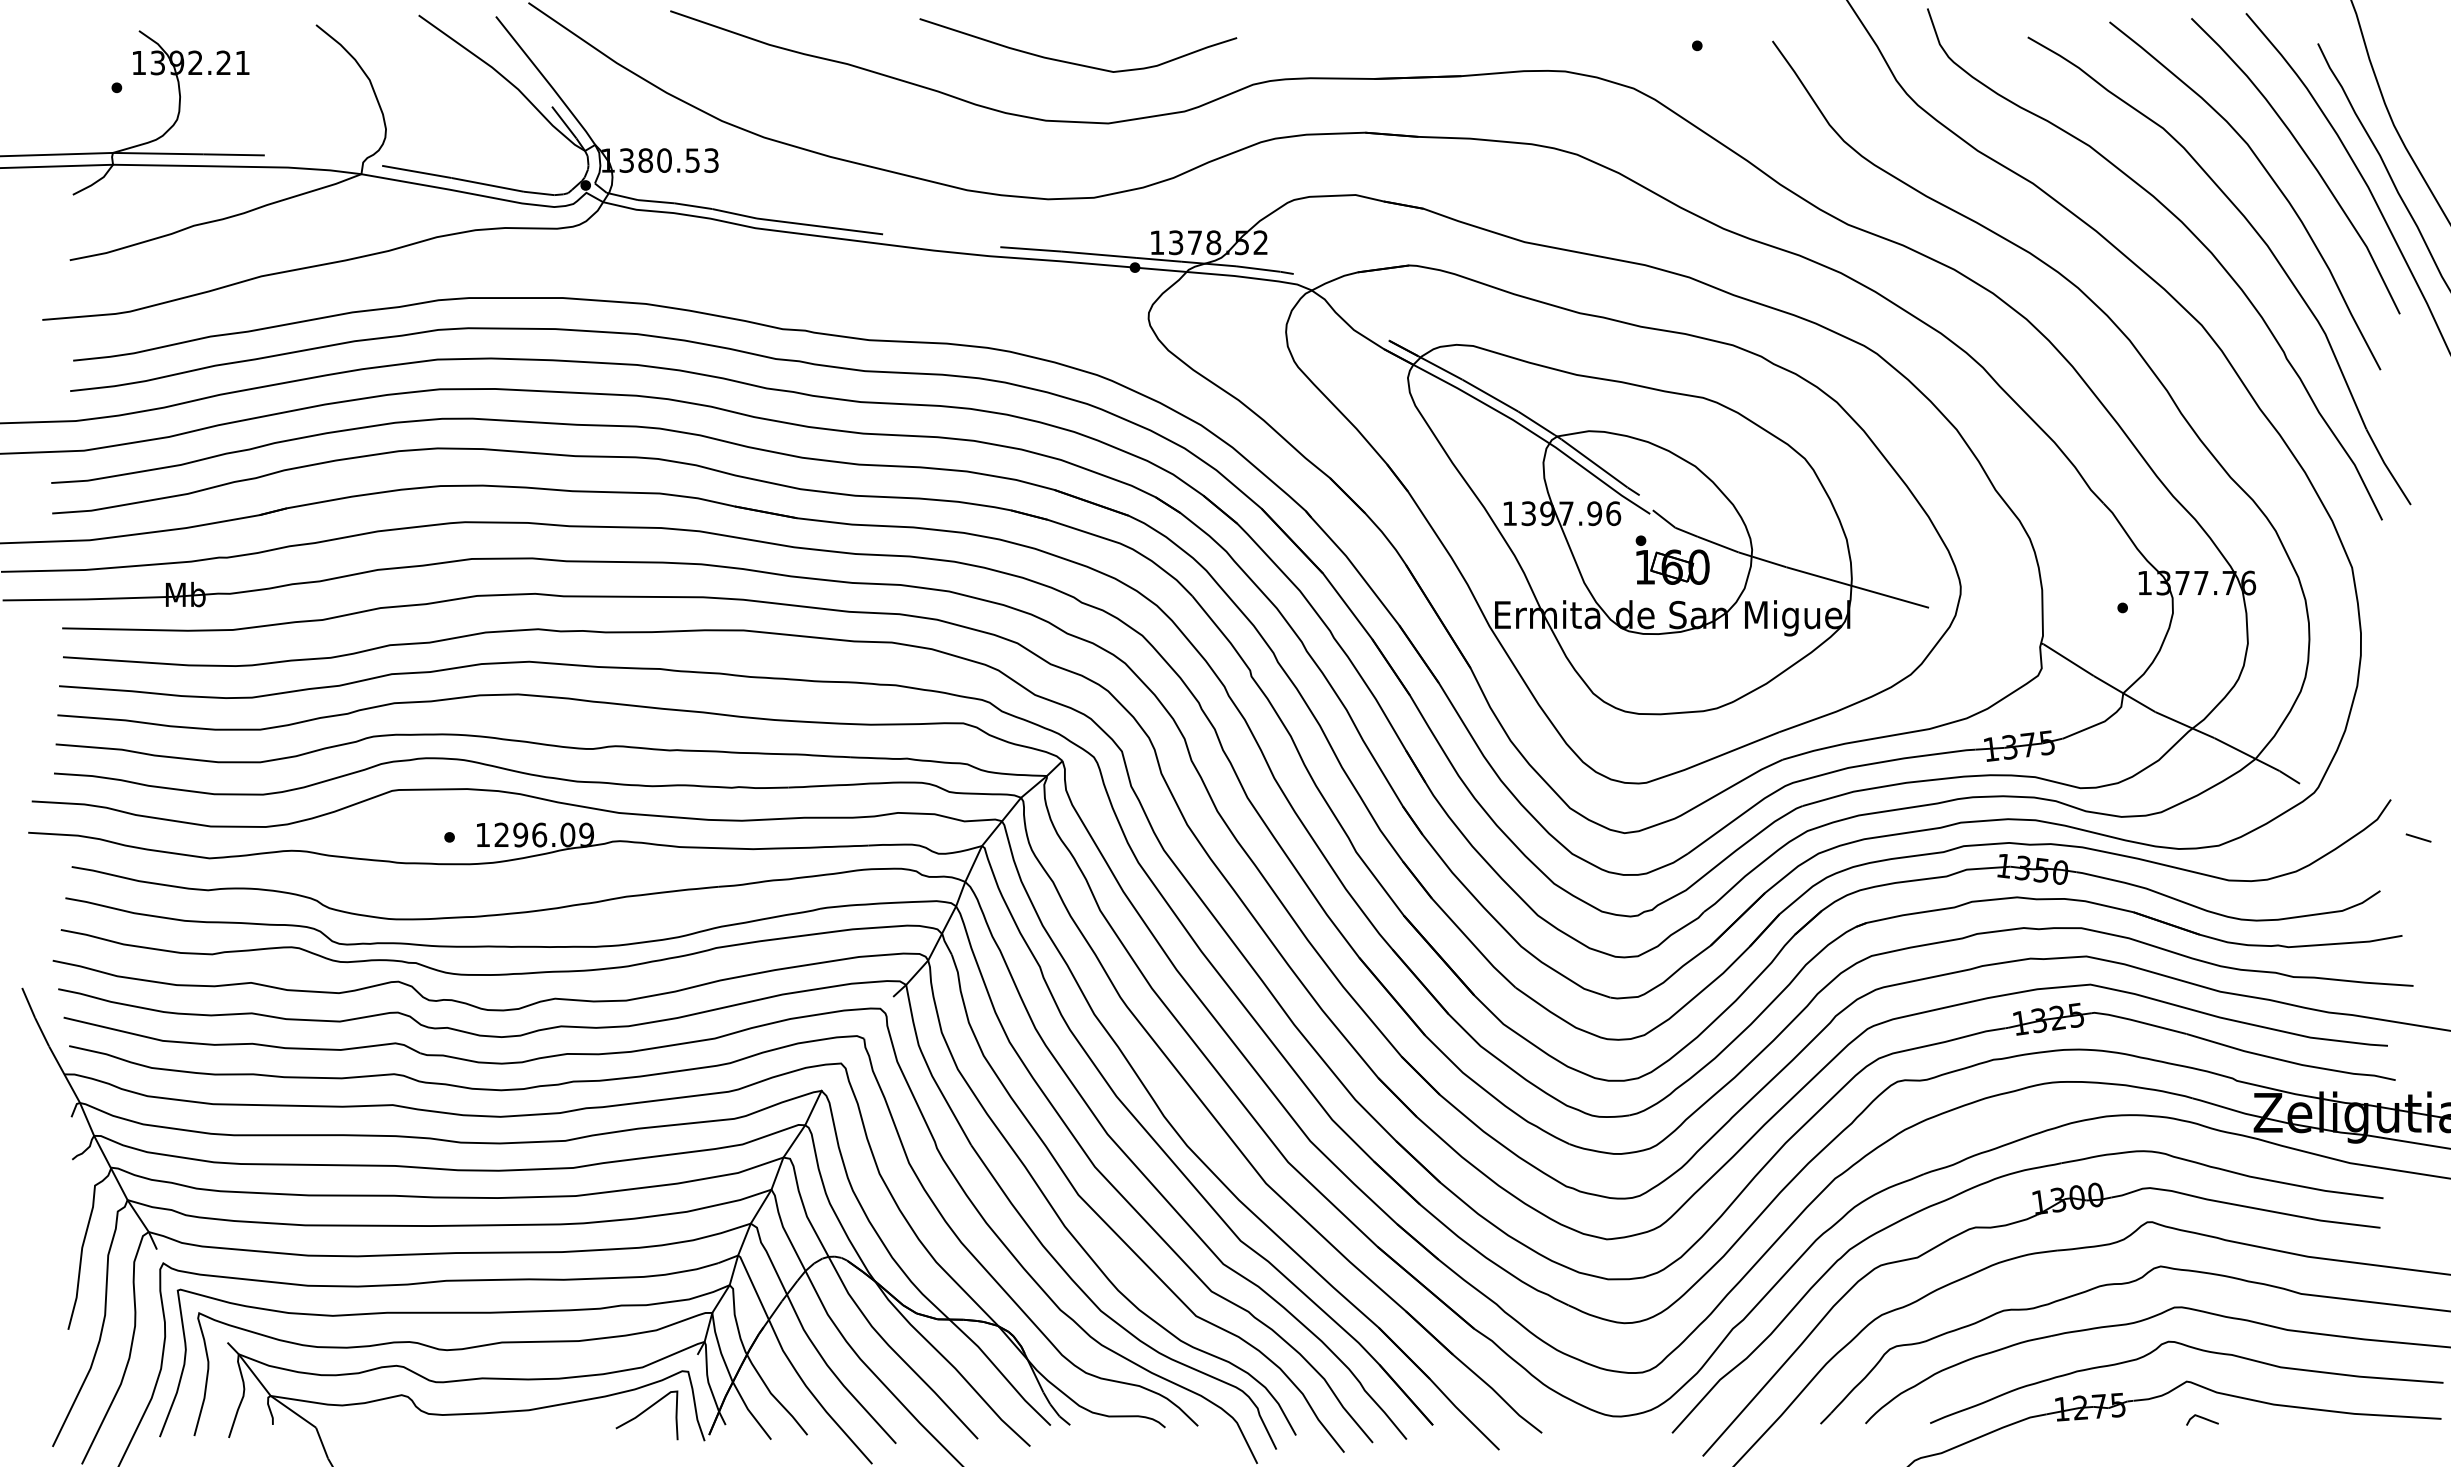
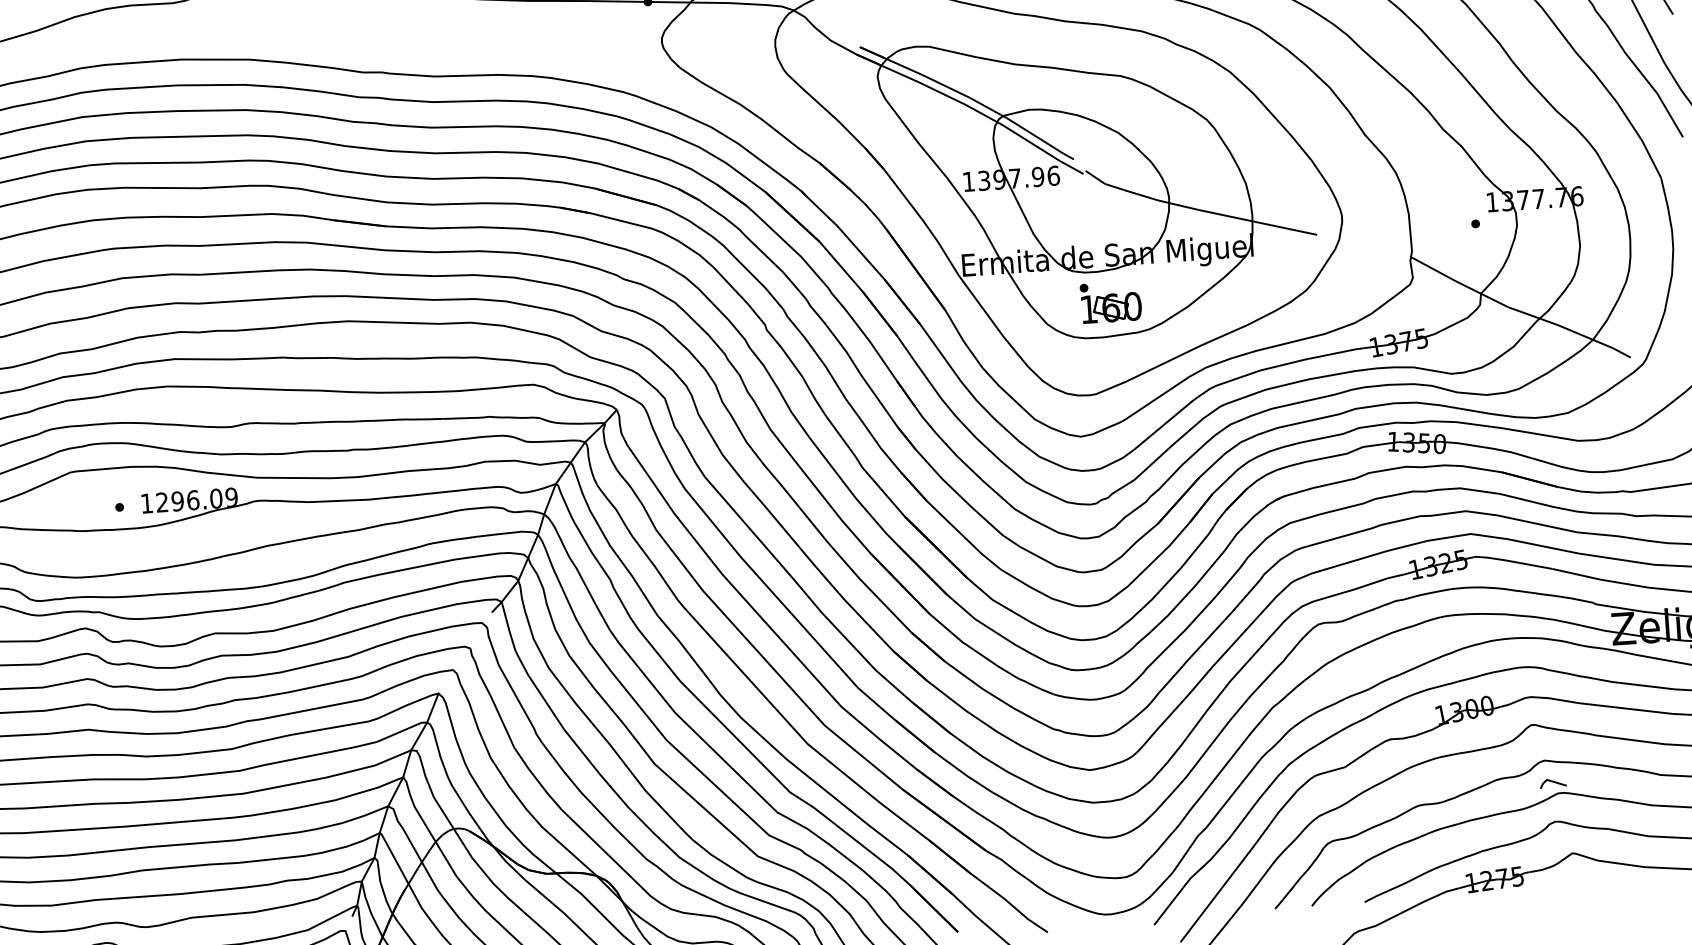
part: (1672, 559) -> (1110, 301), moved
curve: (2202, 1418) -> (1553, 782), moved

